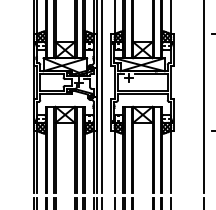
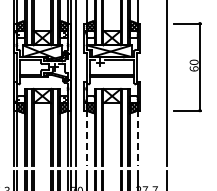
line: (114, 162) -> (86, 138), solid -> dashed
line: (171, 162) -> (137, 138), solid -> dashed

